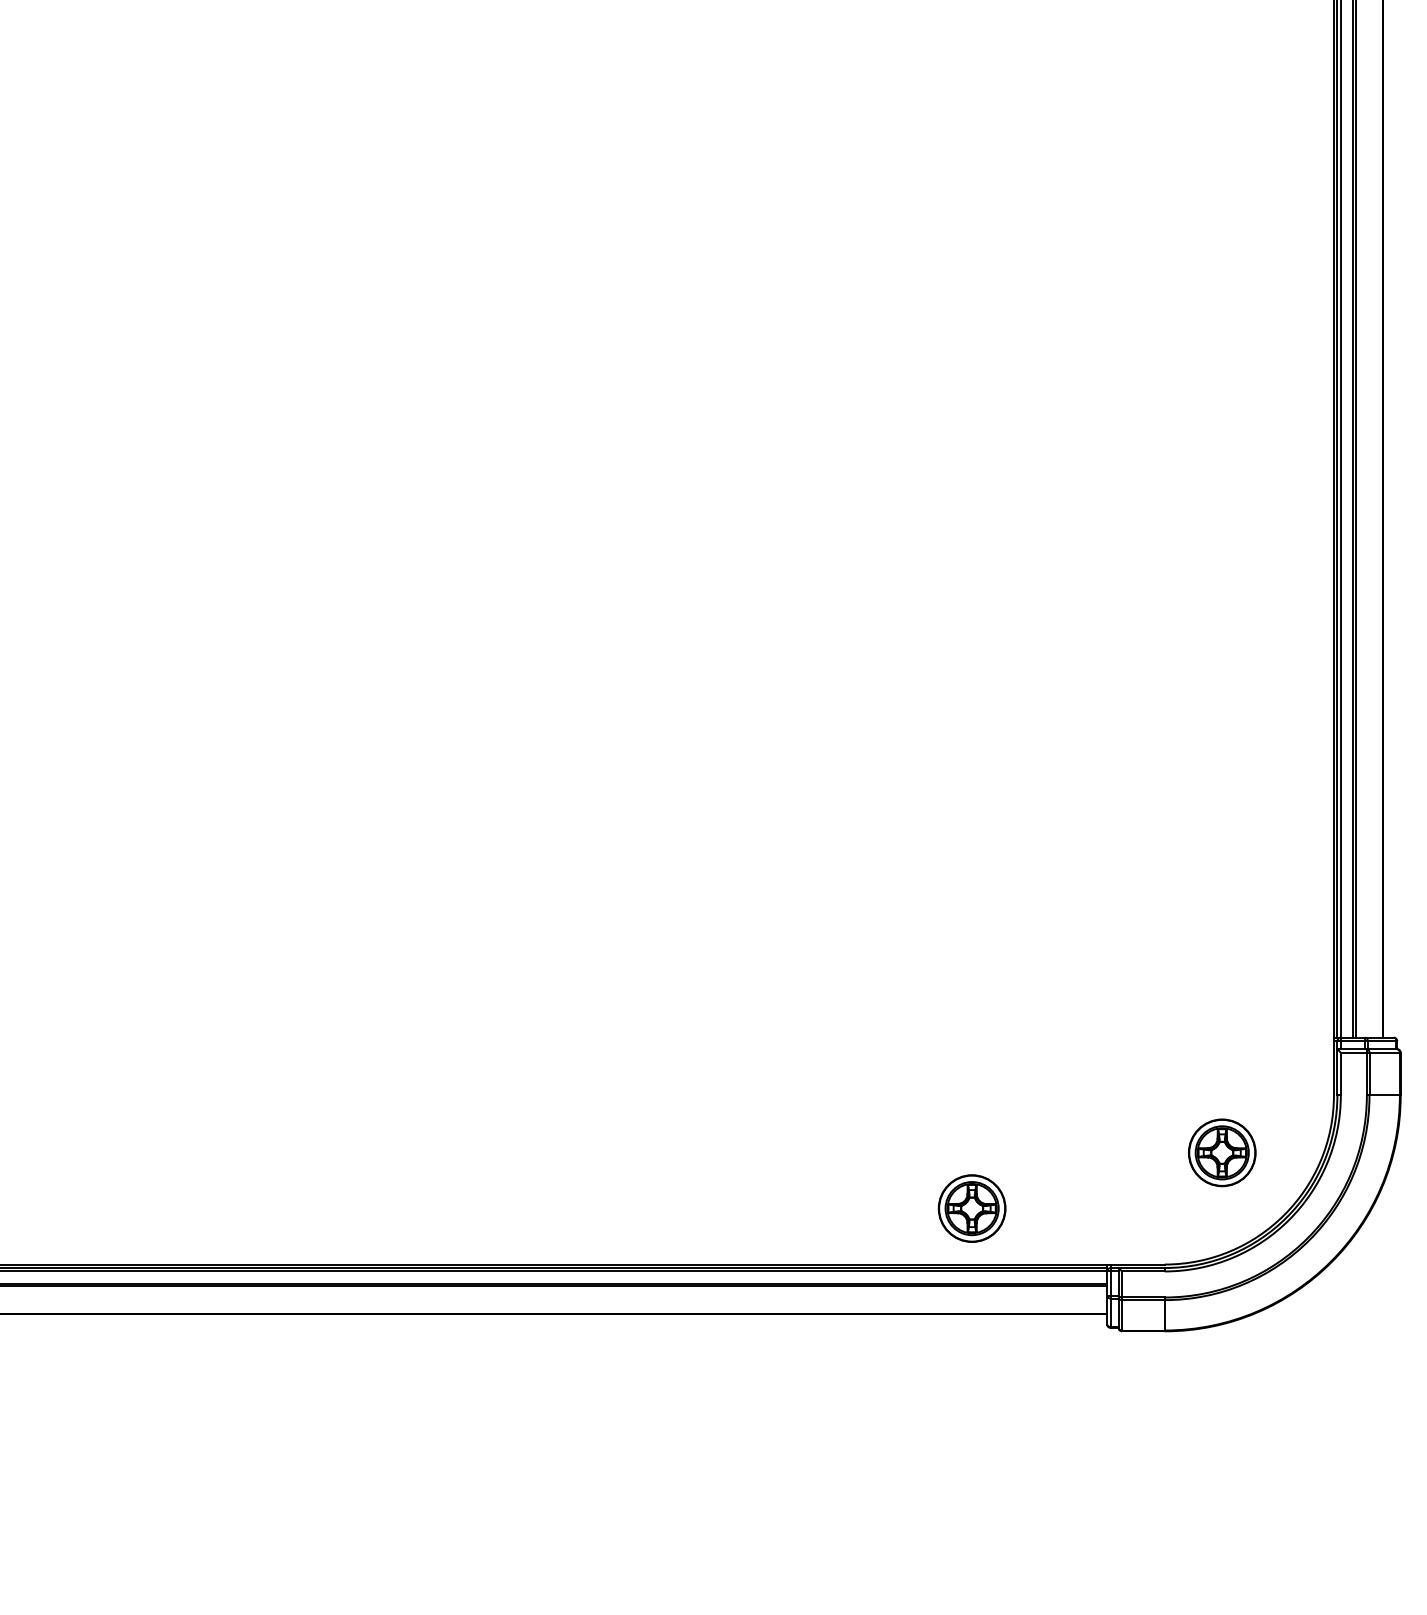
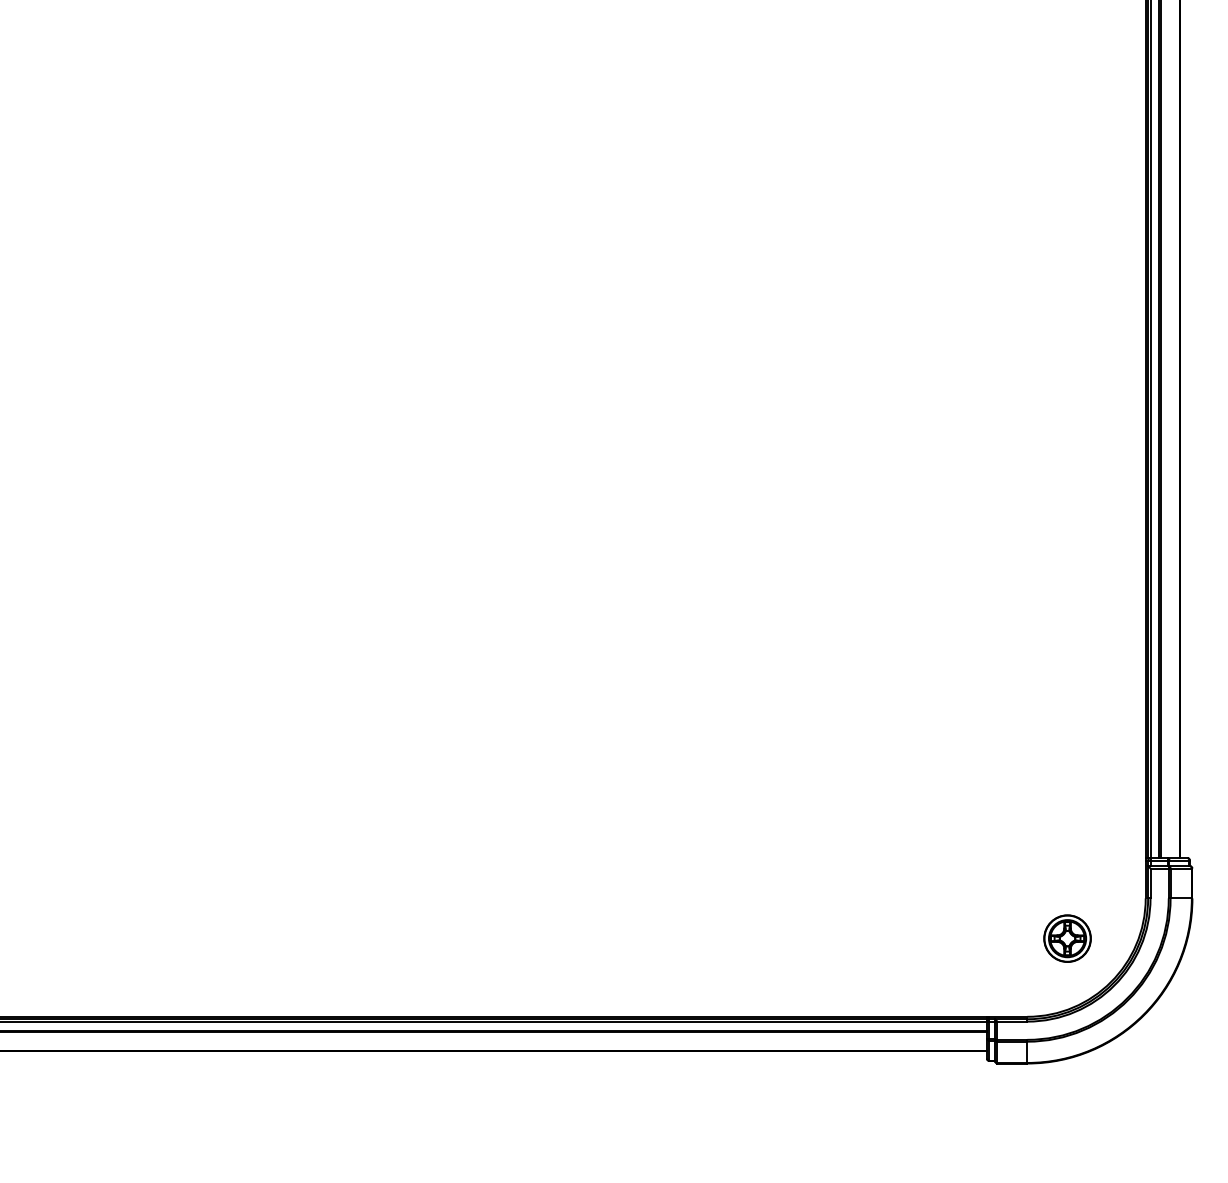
part: (972, 1208) -> (892, 977), removed

